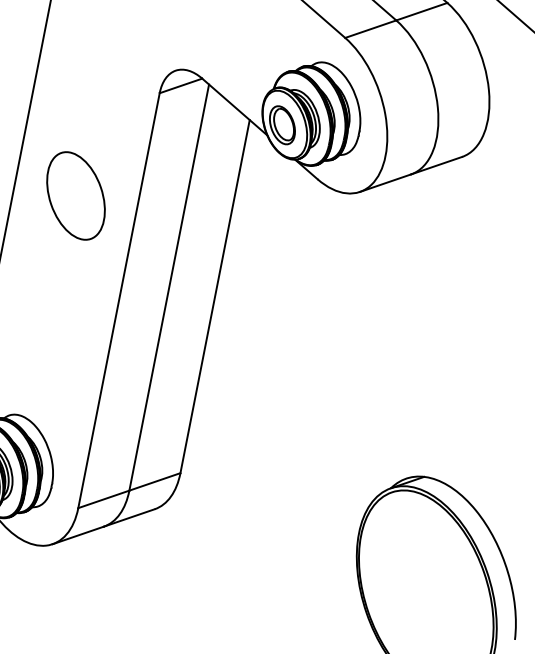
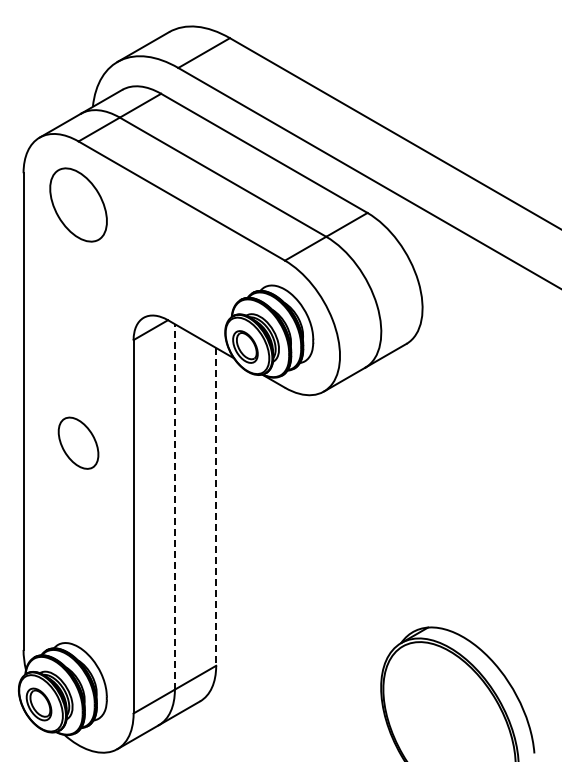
part: (76, 195) -> (78, 442), size x0.7
line: (168, 287) -> (174, 506), solid -> dashed
line: (215, 296) -> (216, 506), solid -> dashed

